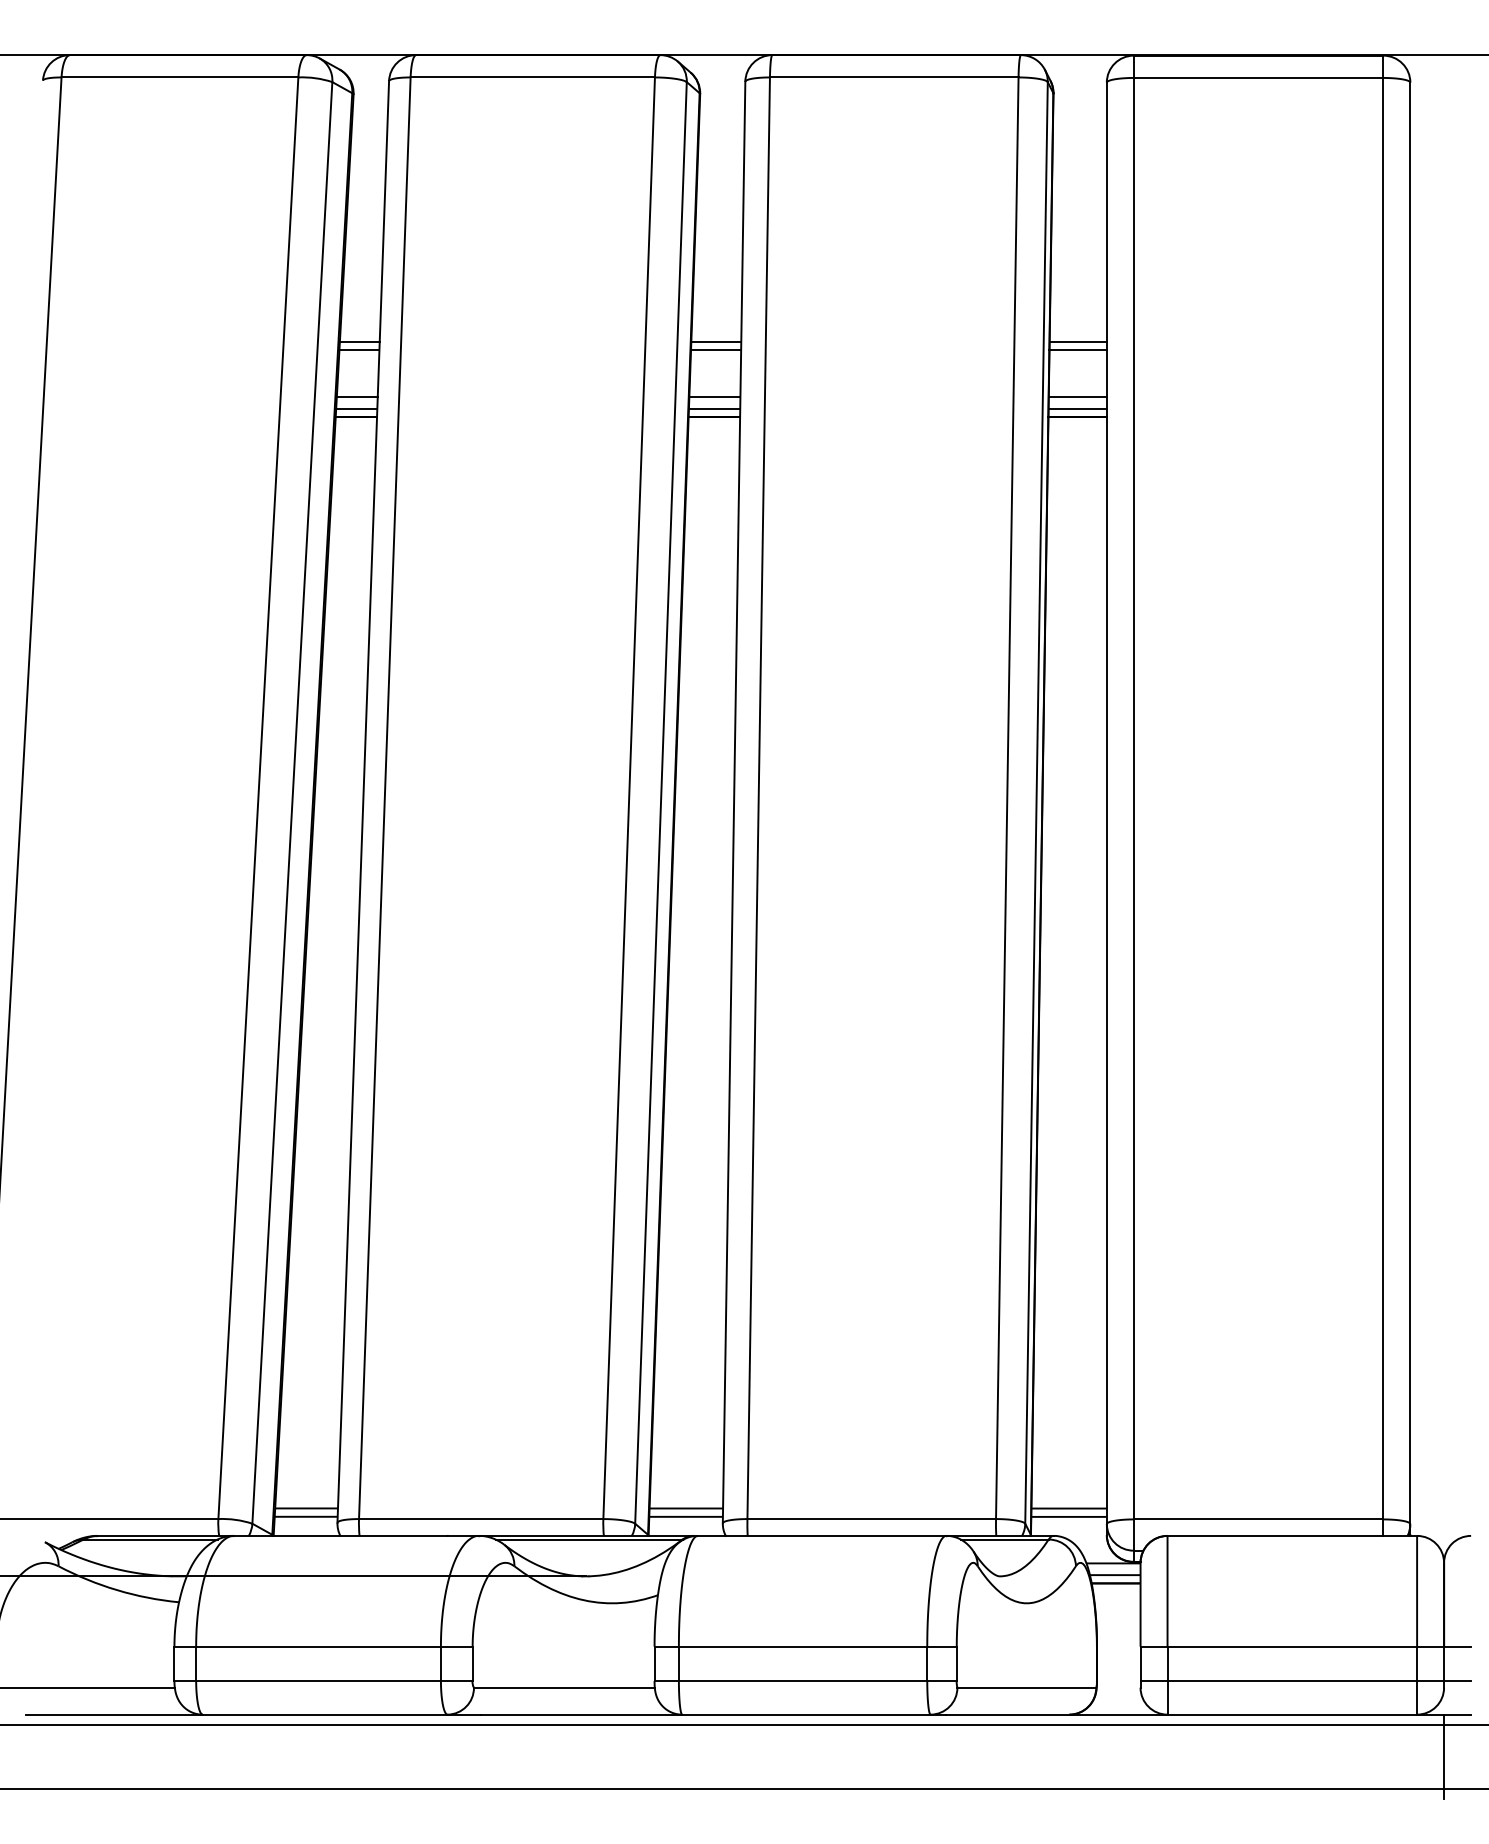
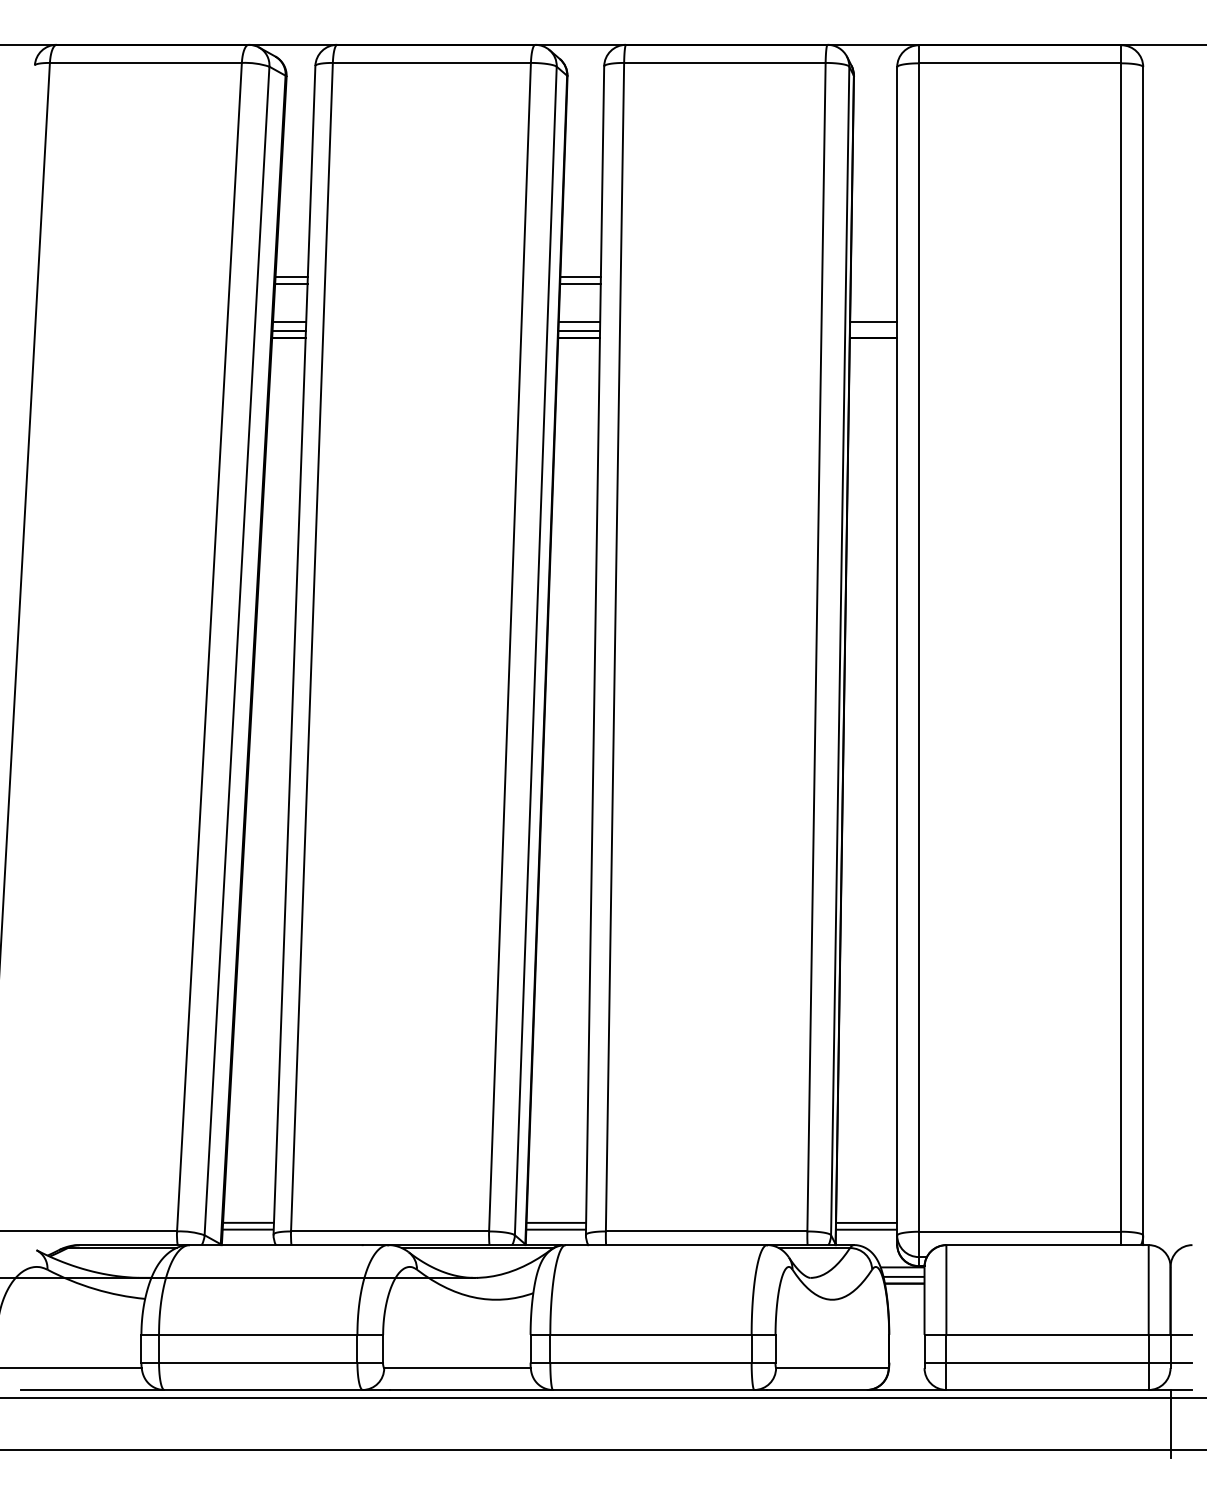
line: (1077, 342) -> (873, 277), removed
line: (1077, 350) -> (873, 284), removed
line: (1077, 408) -> (873, 331), removed

